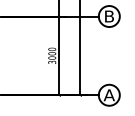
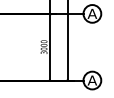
text: (109, 16) -> (92, 13), B -> A

